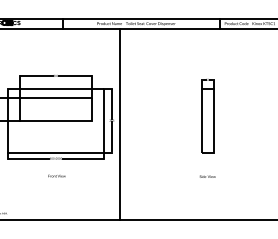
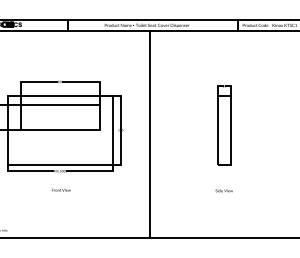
line: (120, 124) -> (150, 134), moved

